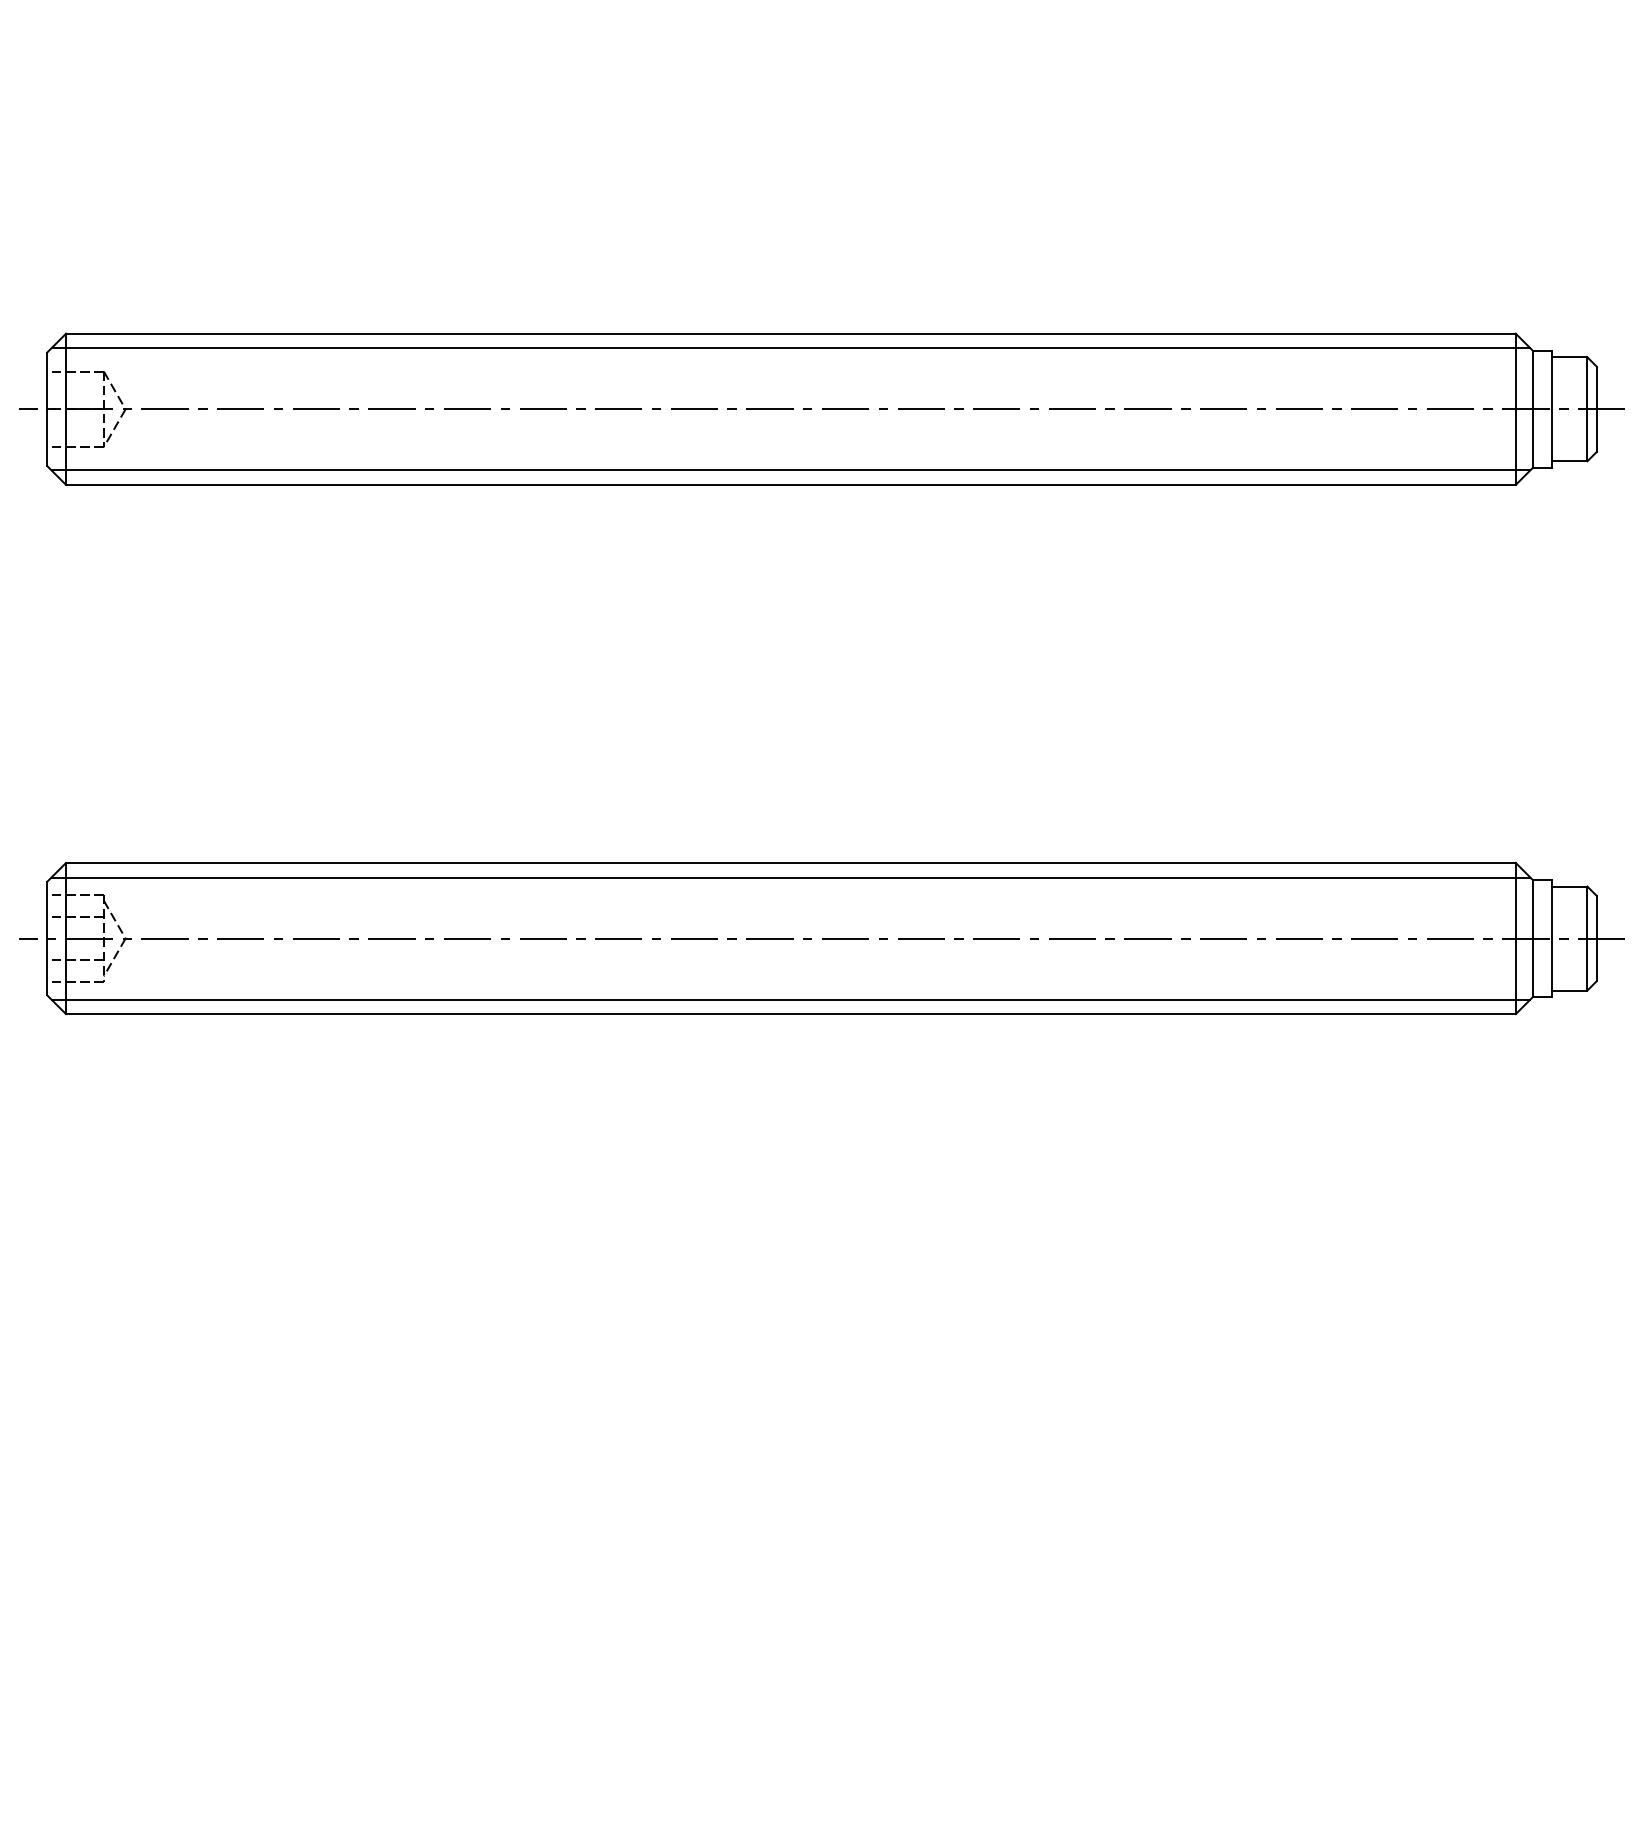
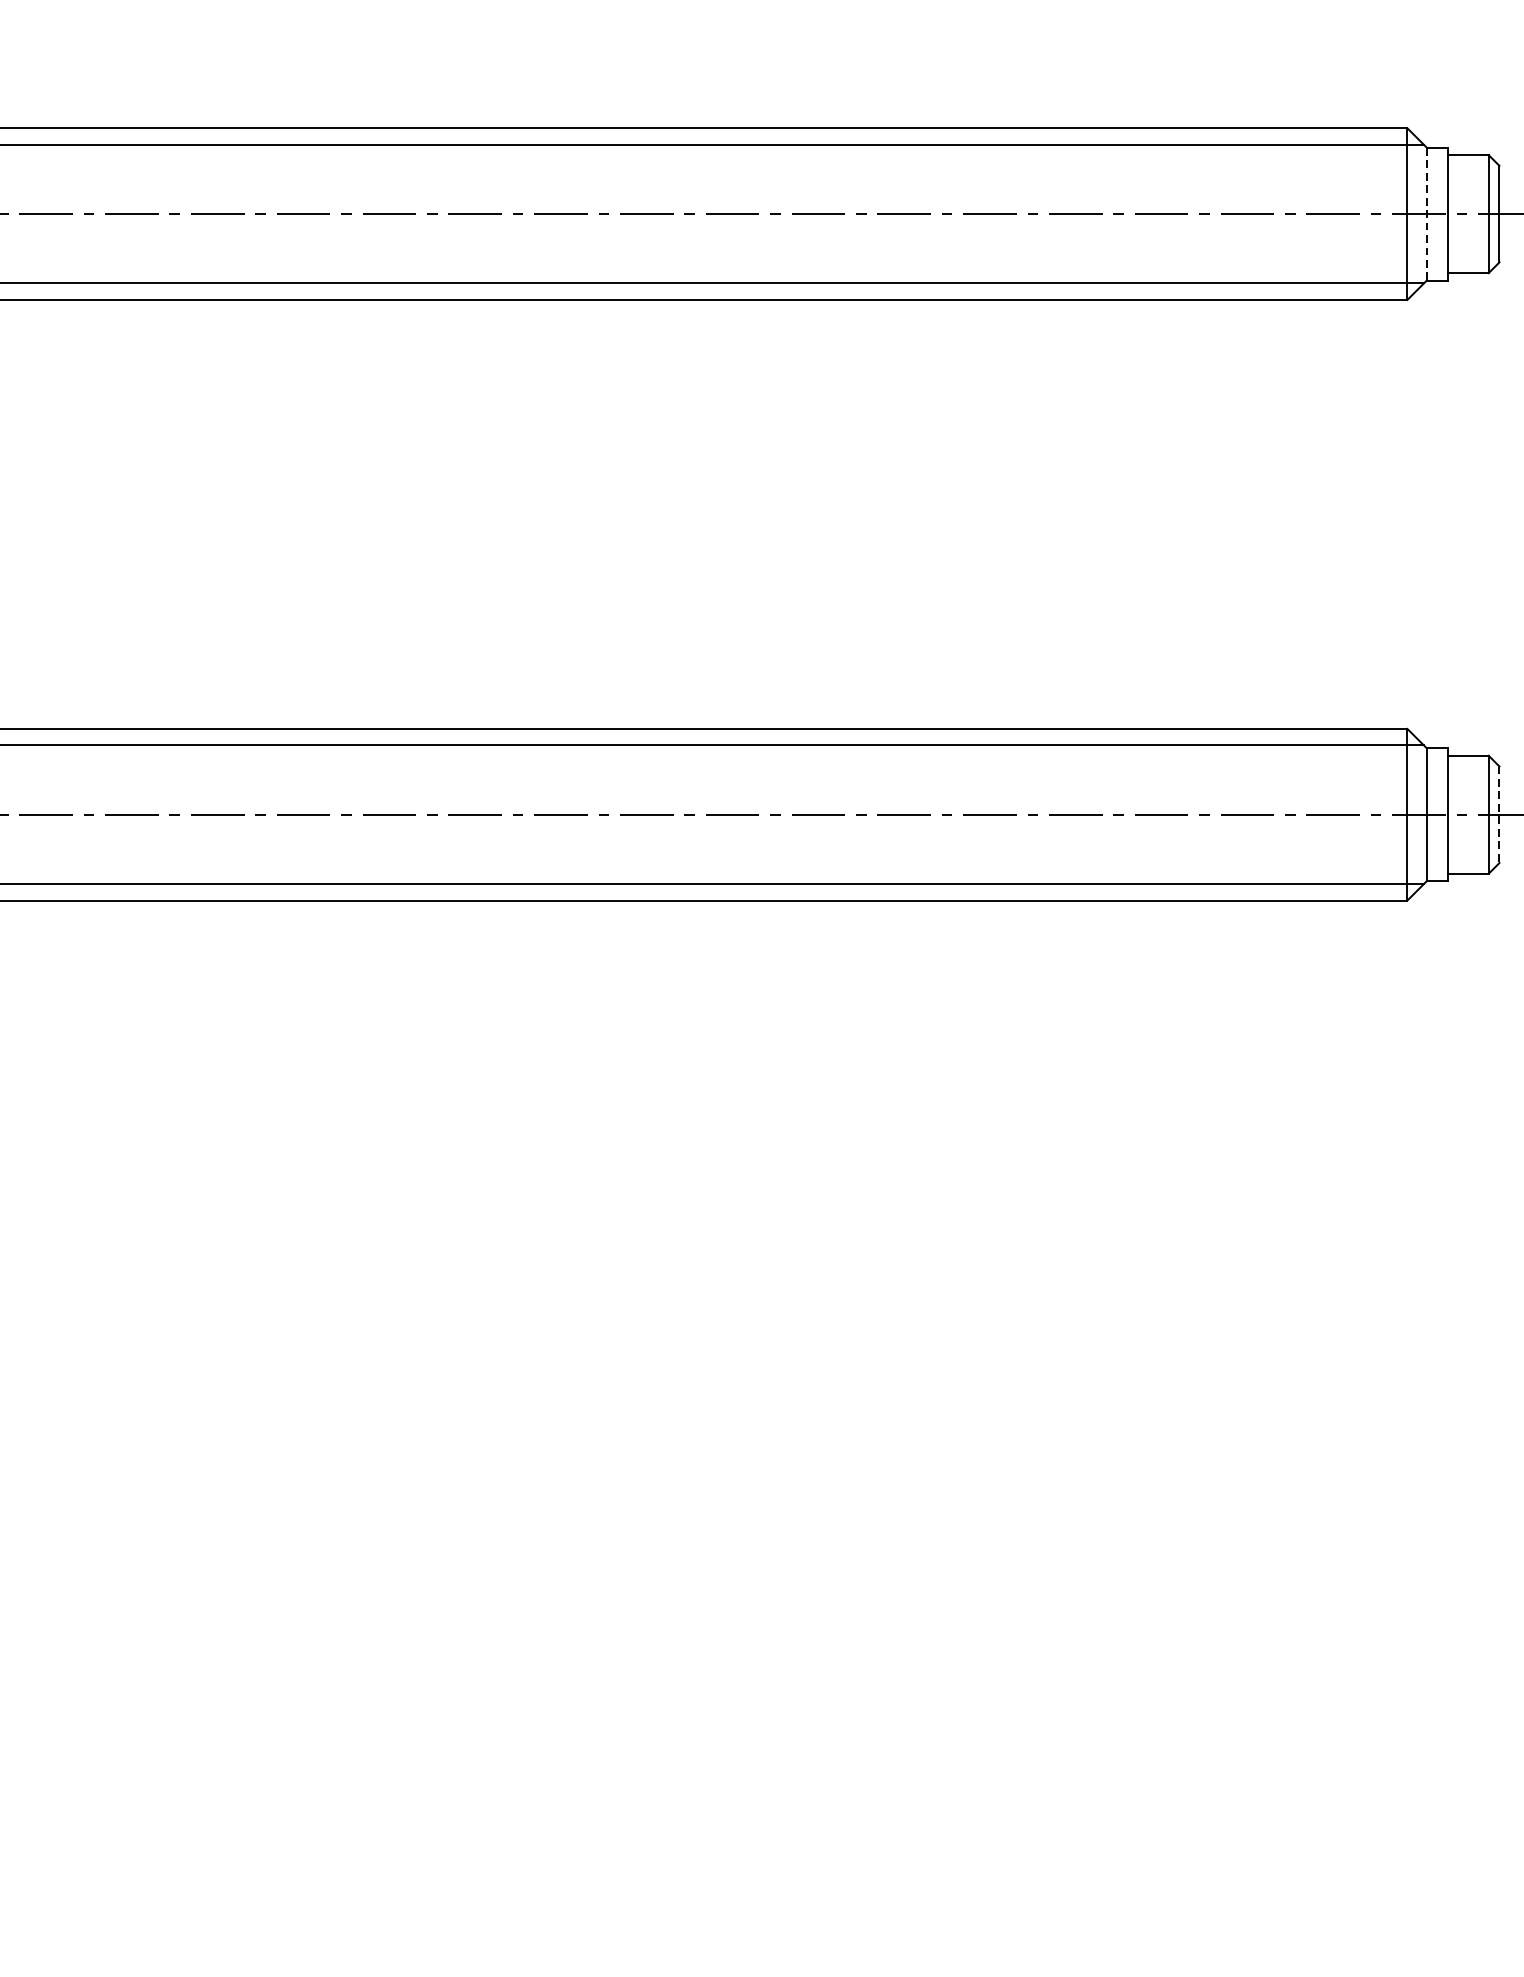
line: (1532, 409) -> (1426, 214), solid -> dashed
line: (1596, 938) -> (1499, 814), solid -> dashed

